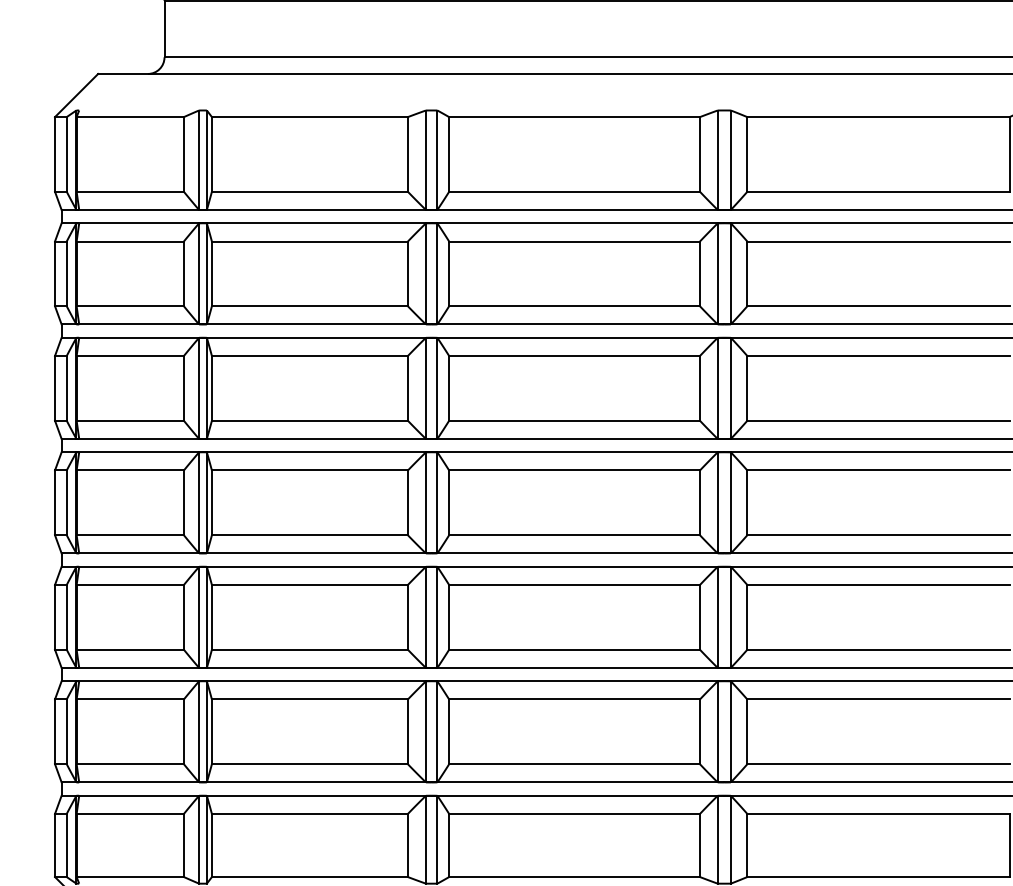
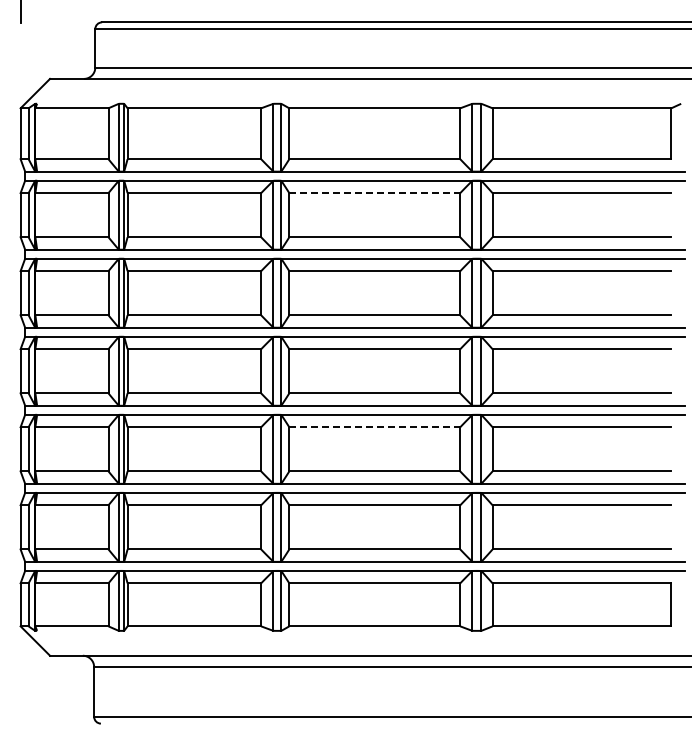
line: (575, 242) -> (375, 193), solid -> dashed
line: (575, 585) -> (375, 427), solid -> dashed

